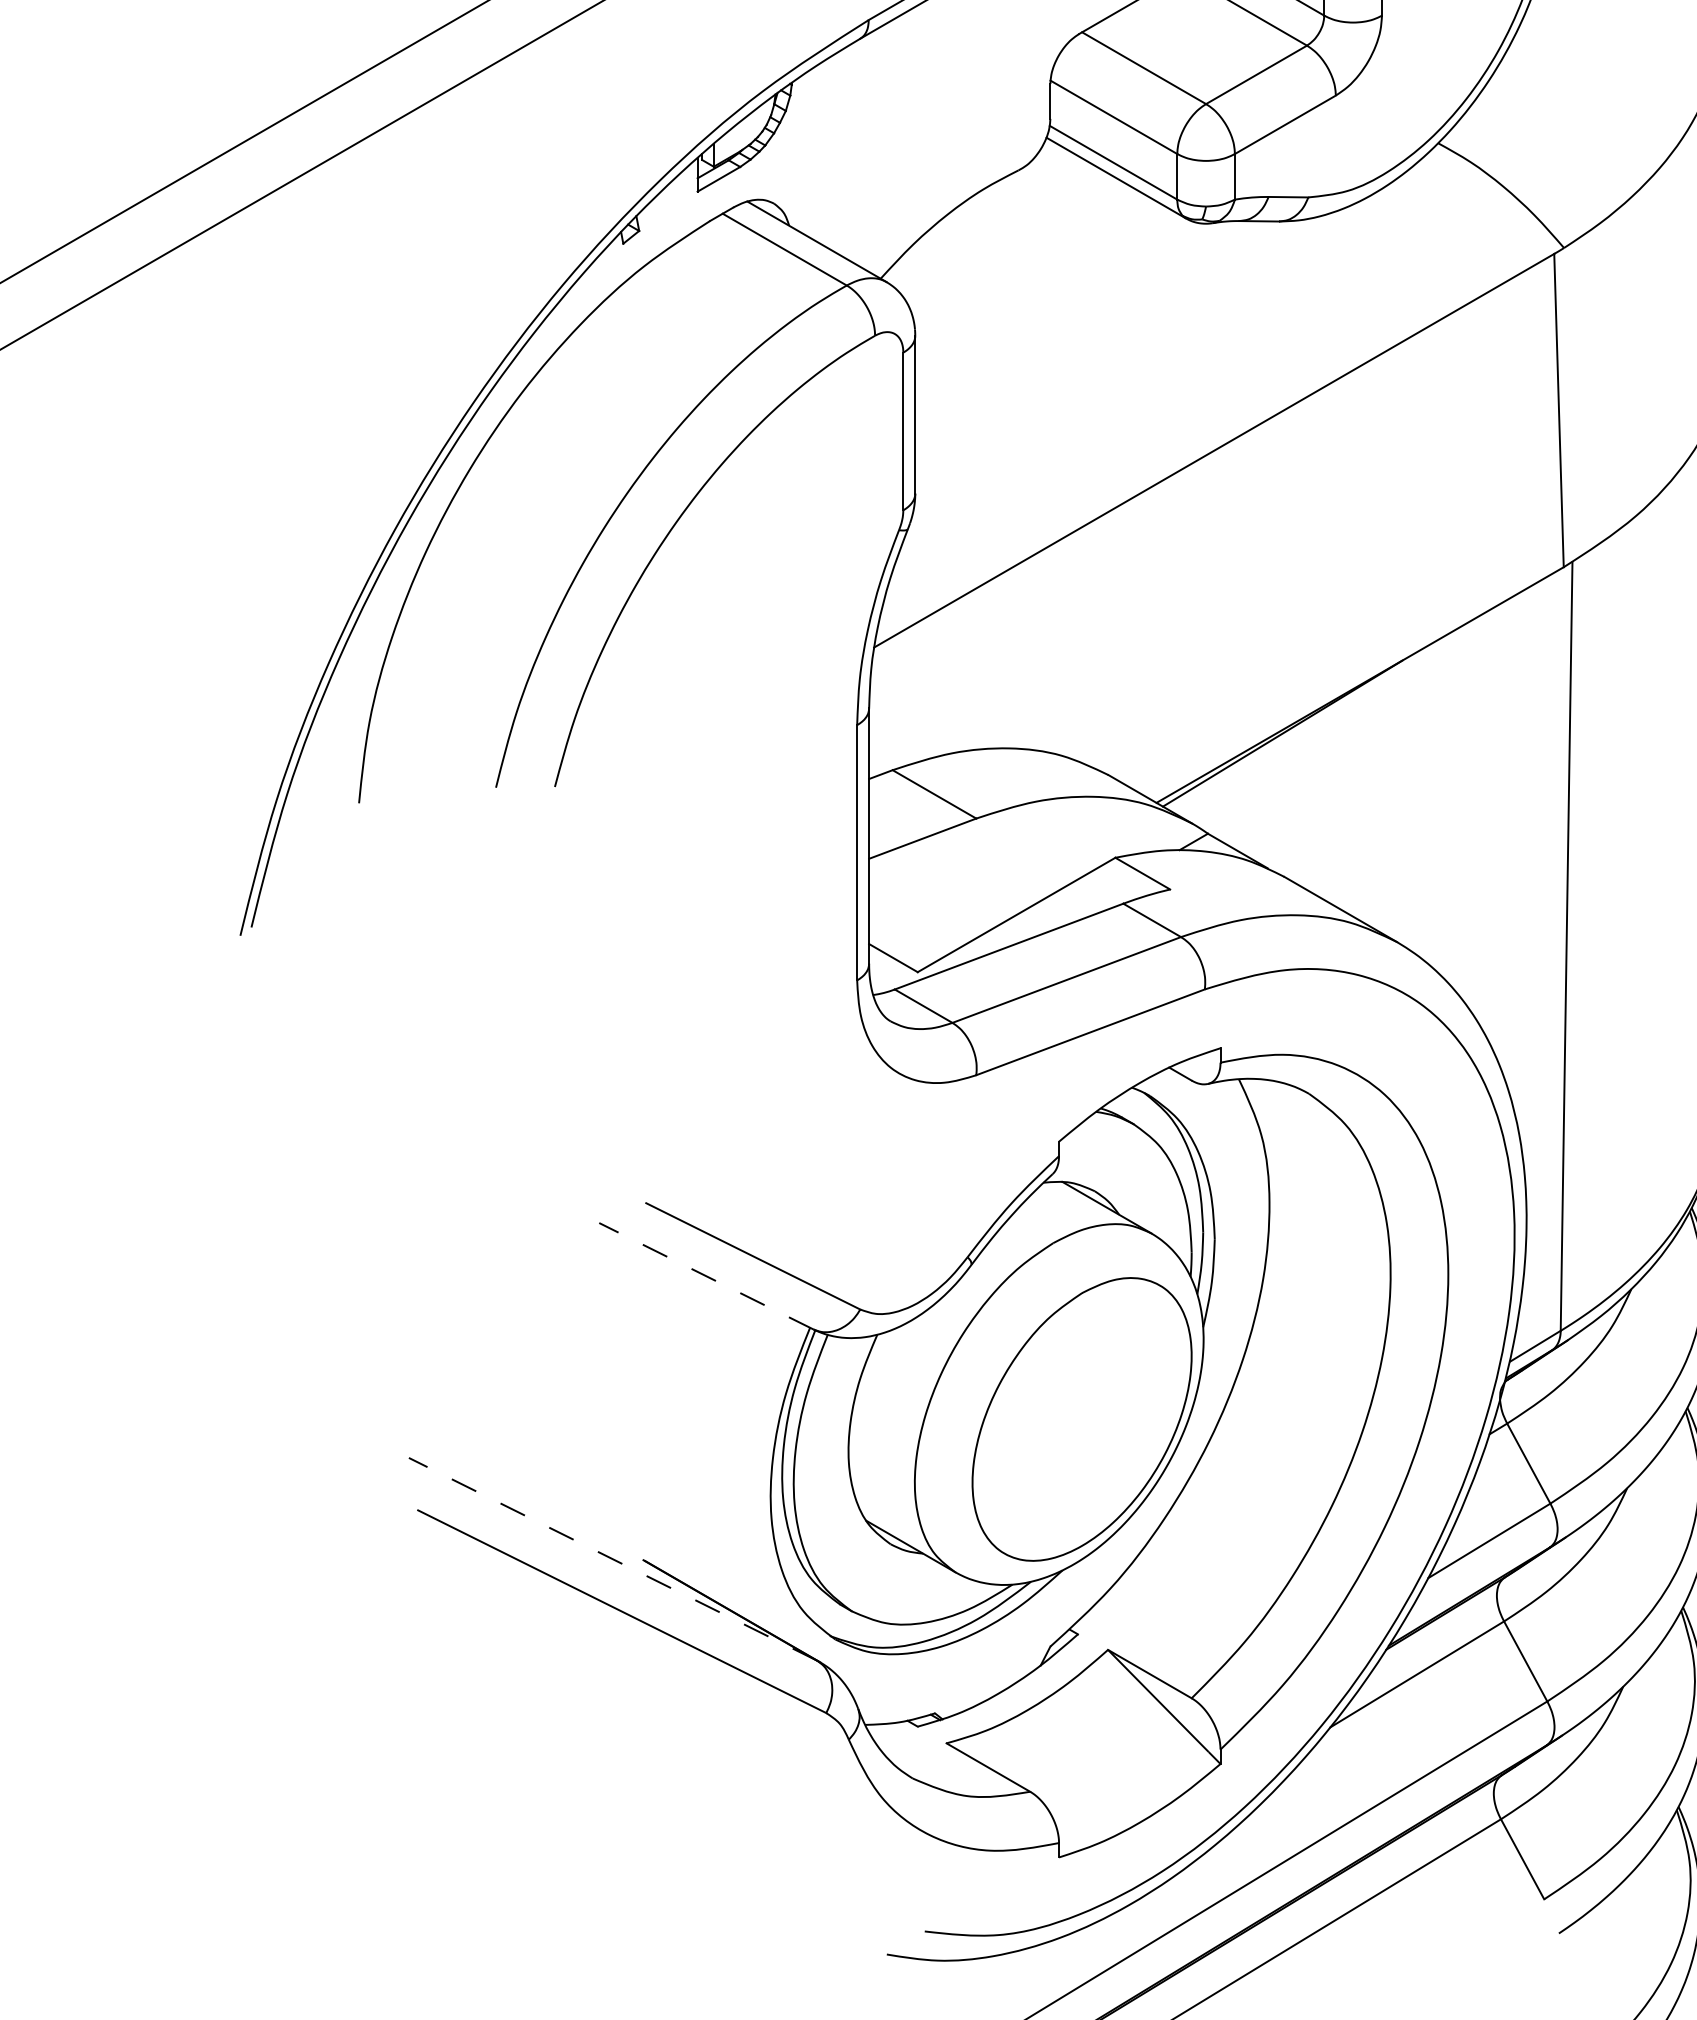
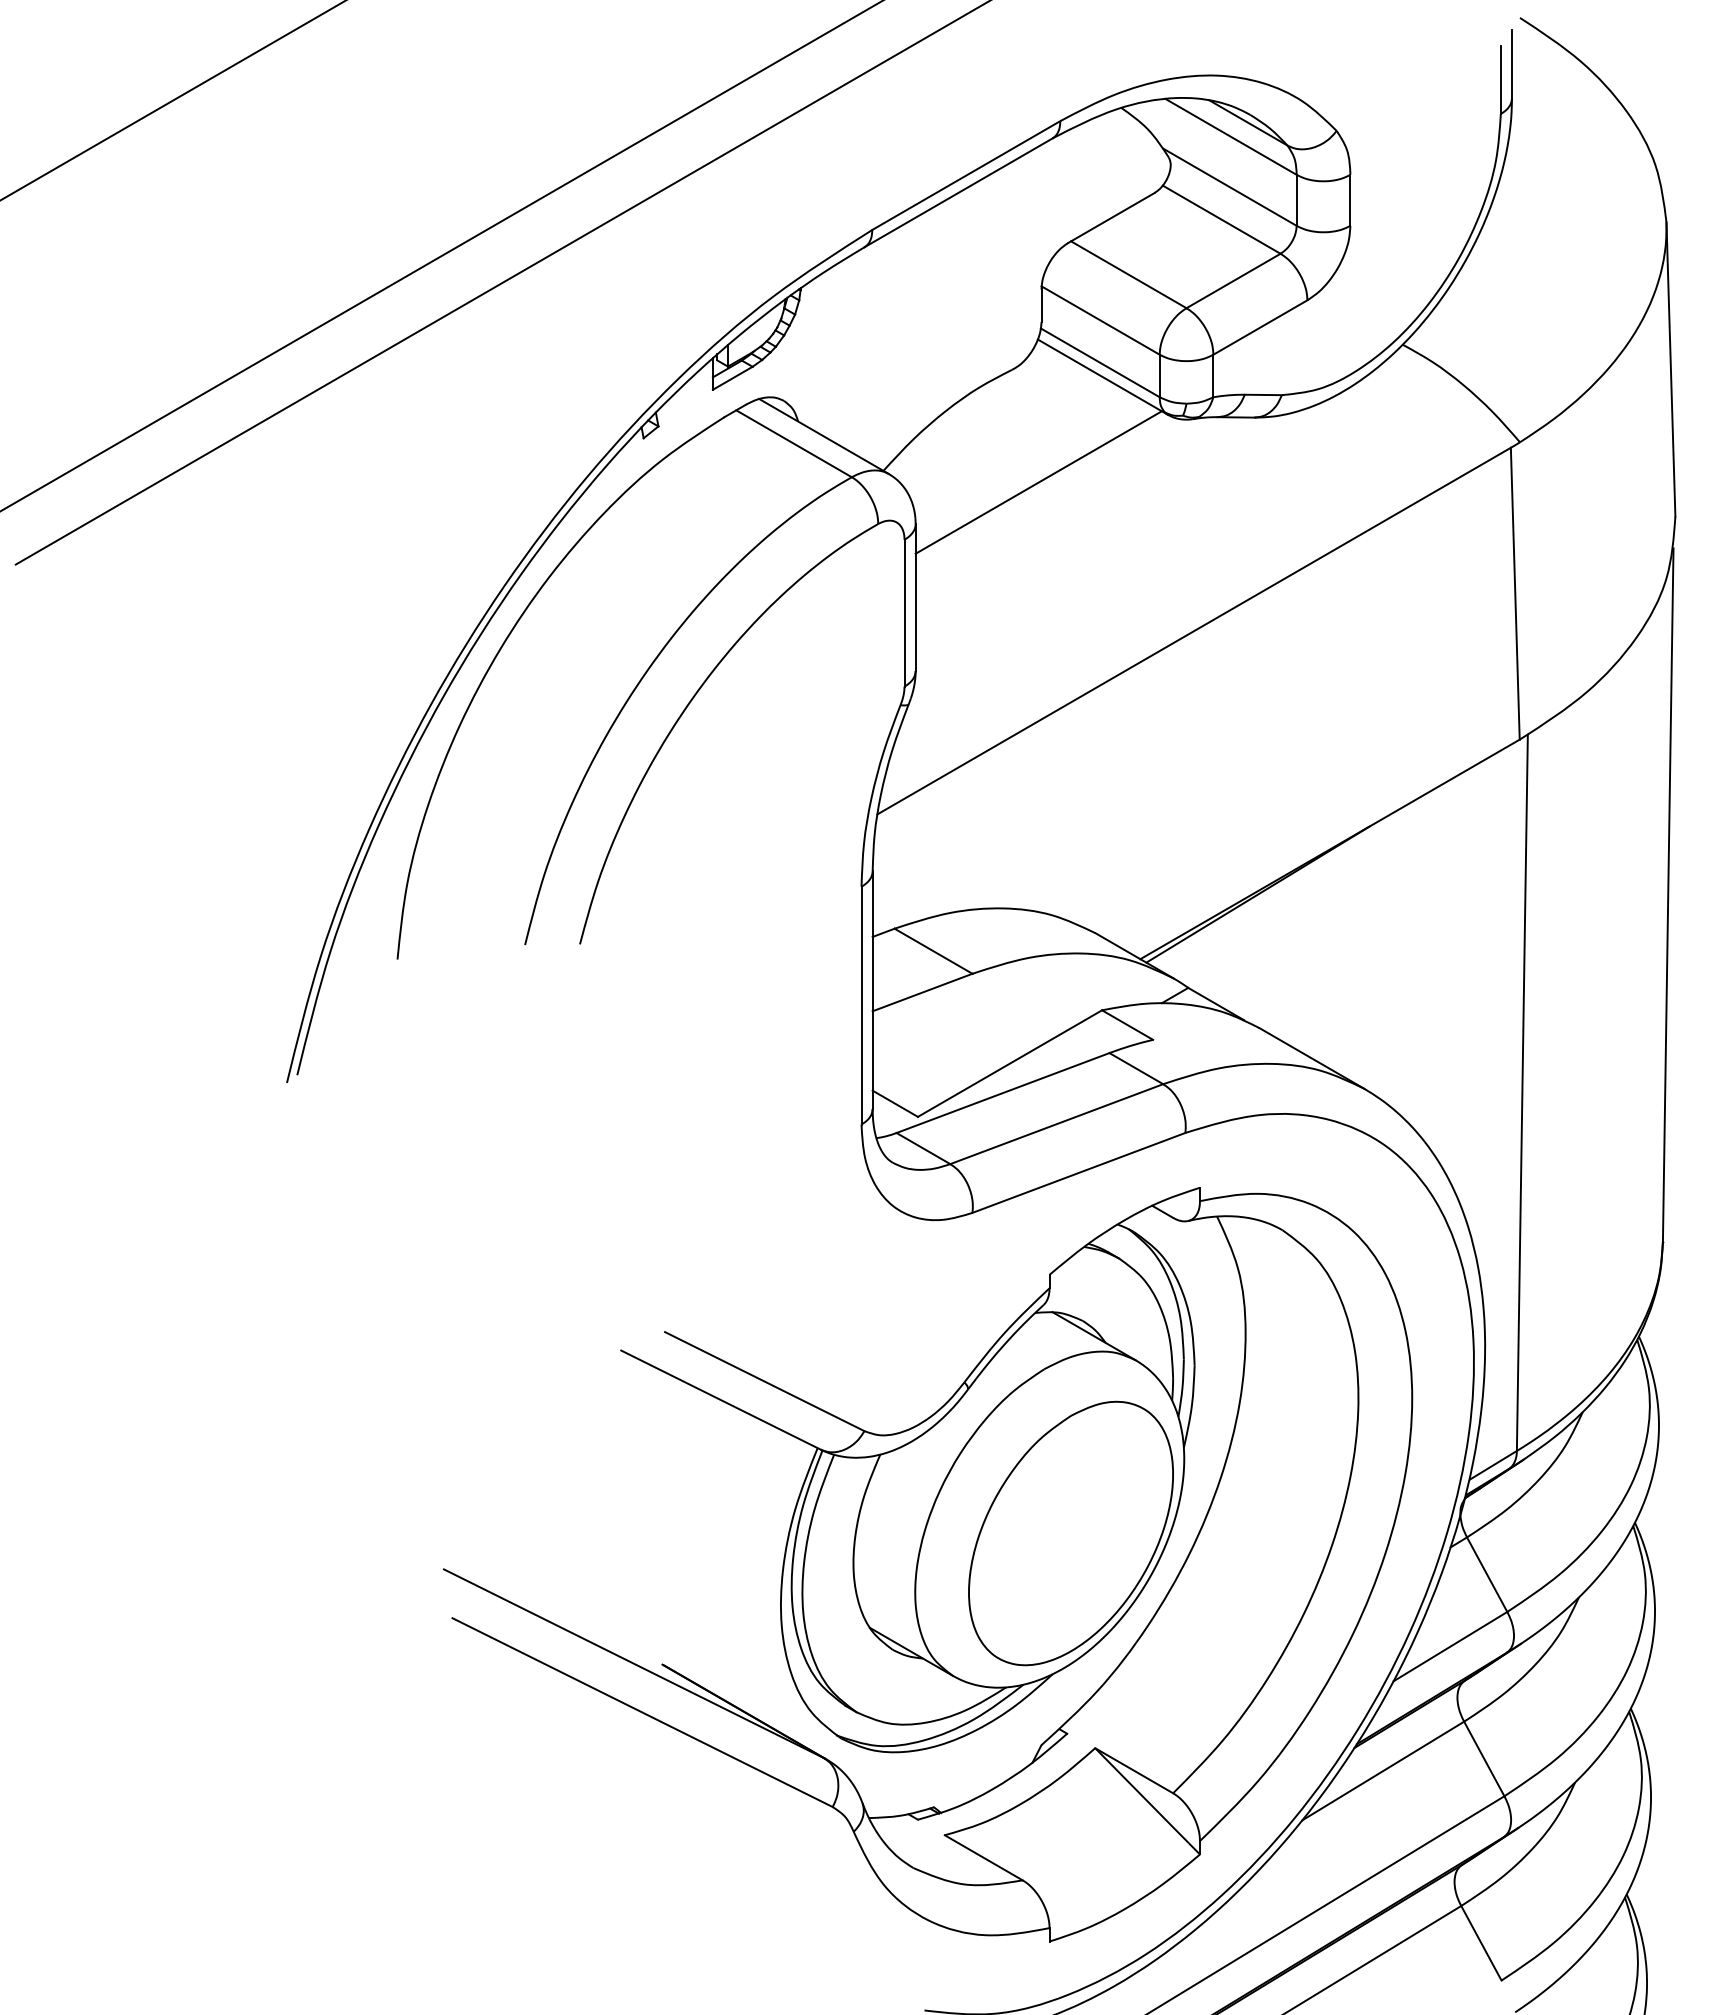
line: (1047, 291) -> (1038, 482), added
line: (705, 1275) -> (720, 1399), dashed -> solid
line: (612, 1558) -> (633, 1663), dashed -> solid

